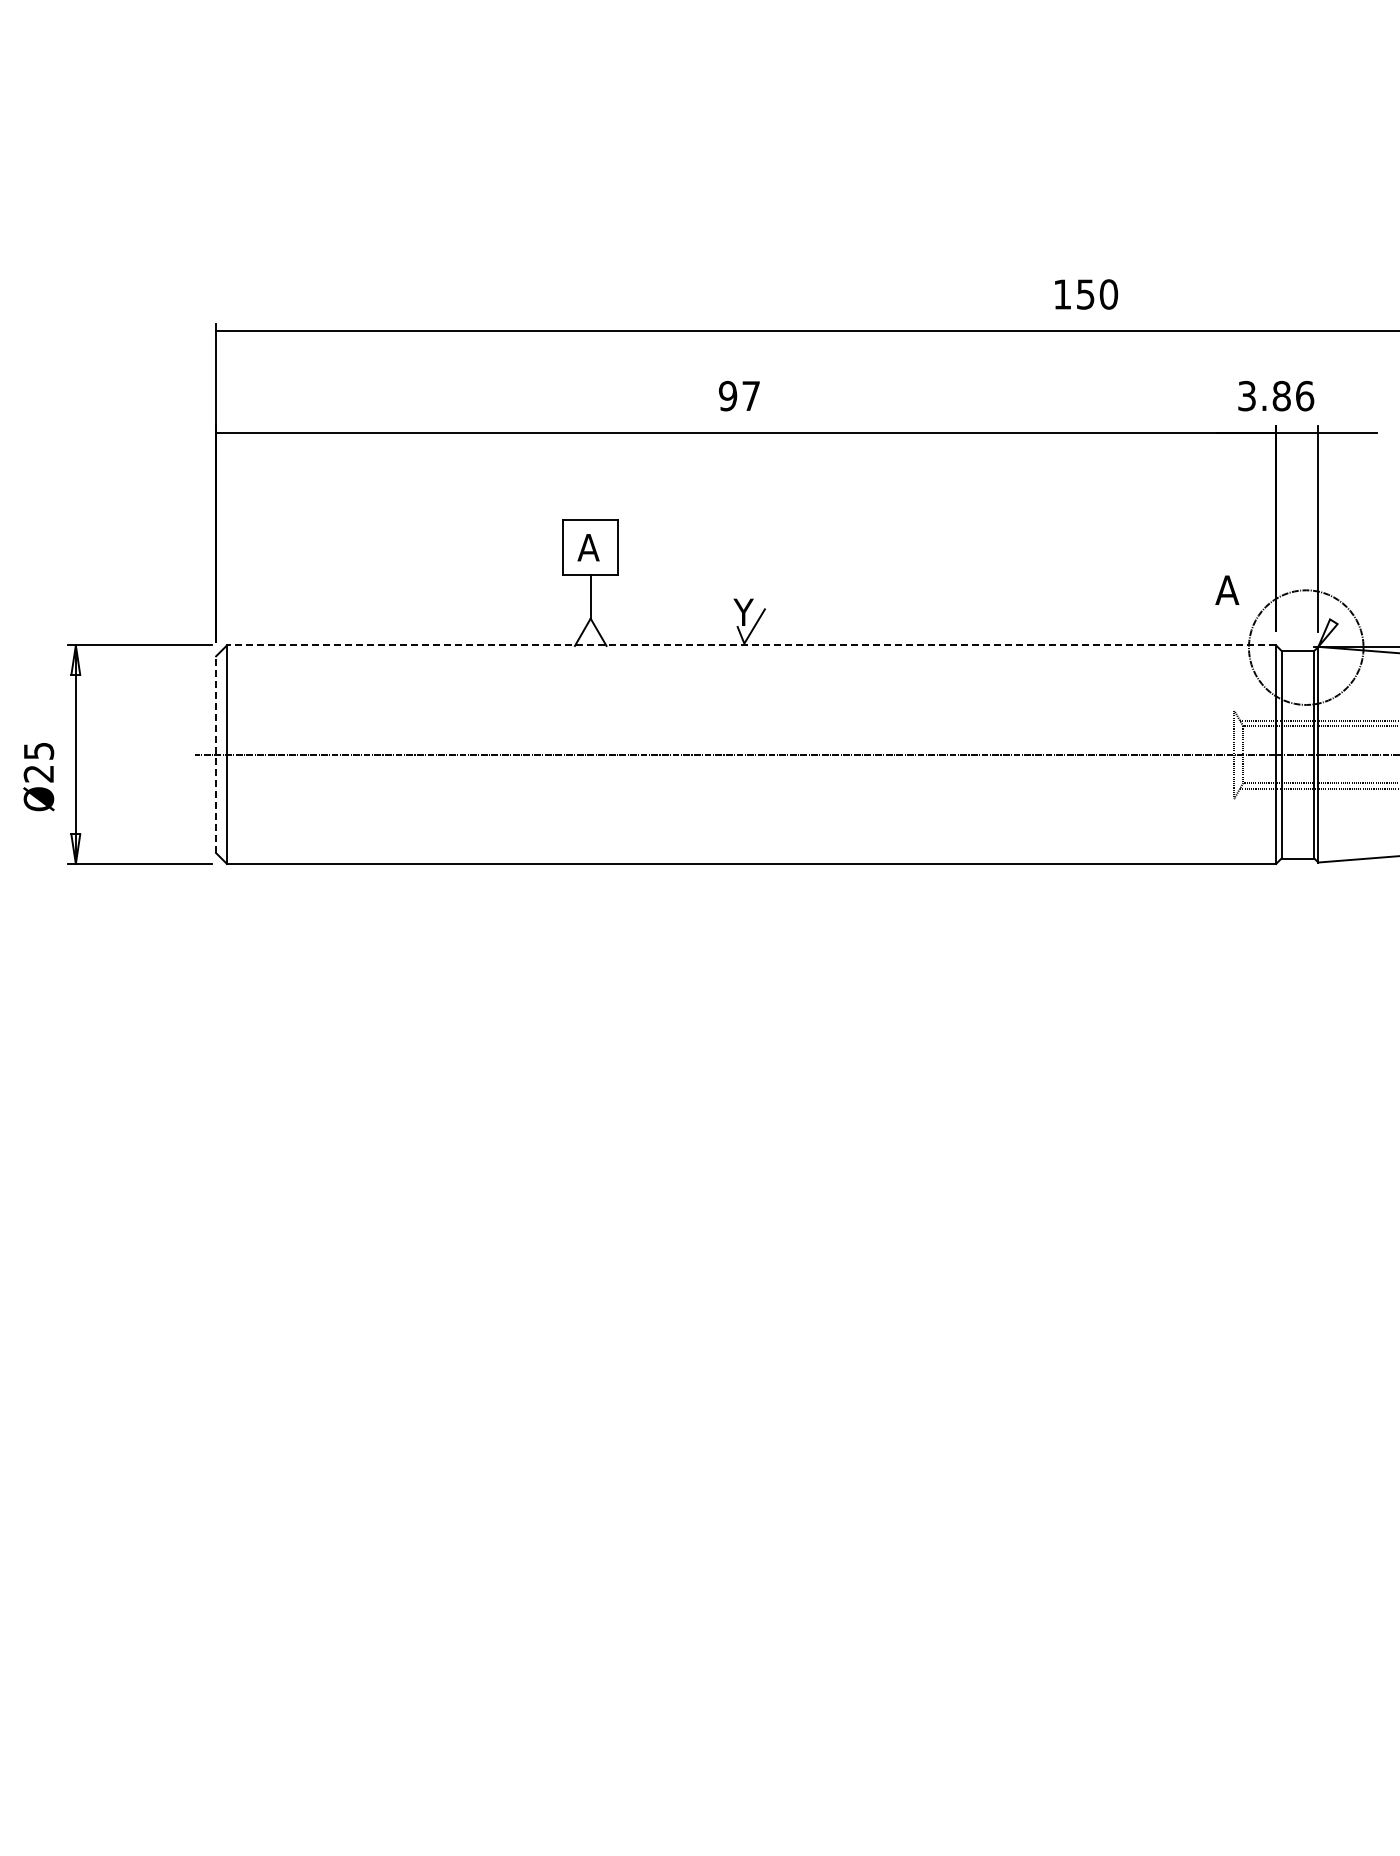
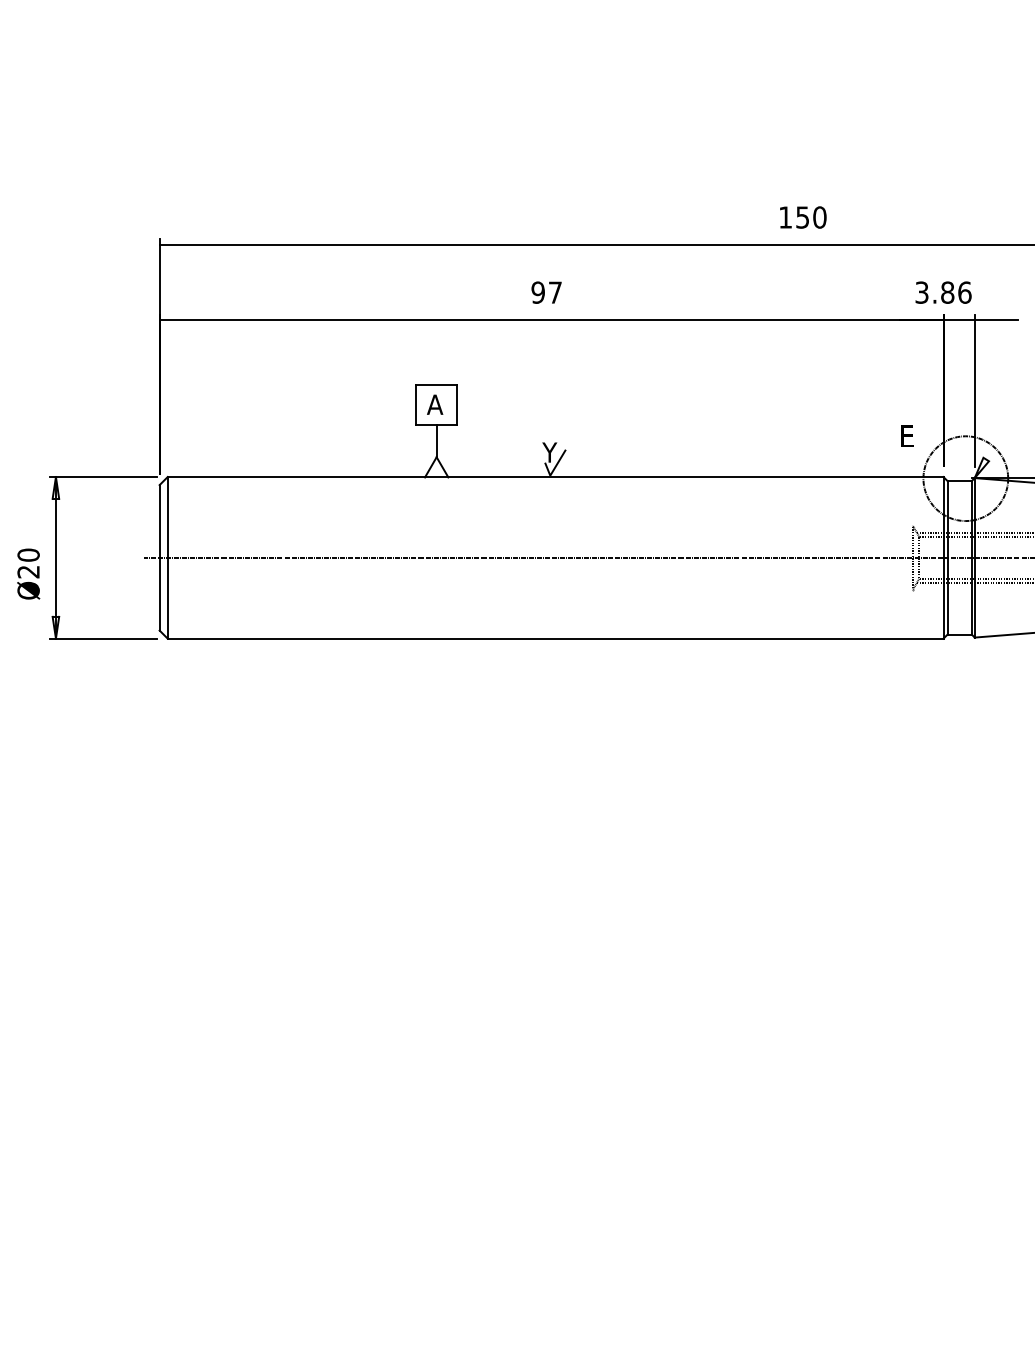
text: (1227, 589) -> (907, 435), A -> E
line: (751, 645) -> (555, 477), dashed -> solid
text: (38, 751) -> (28, 555), Ø25 -> Ø20
line: (216, 754) -> (159, 557), dashed -> solid

